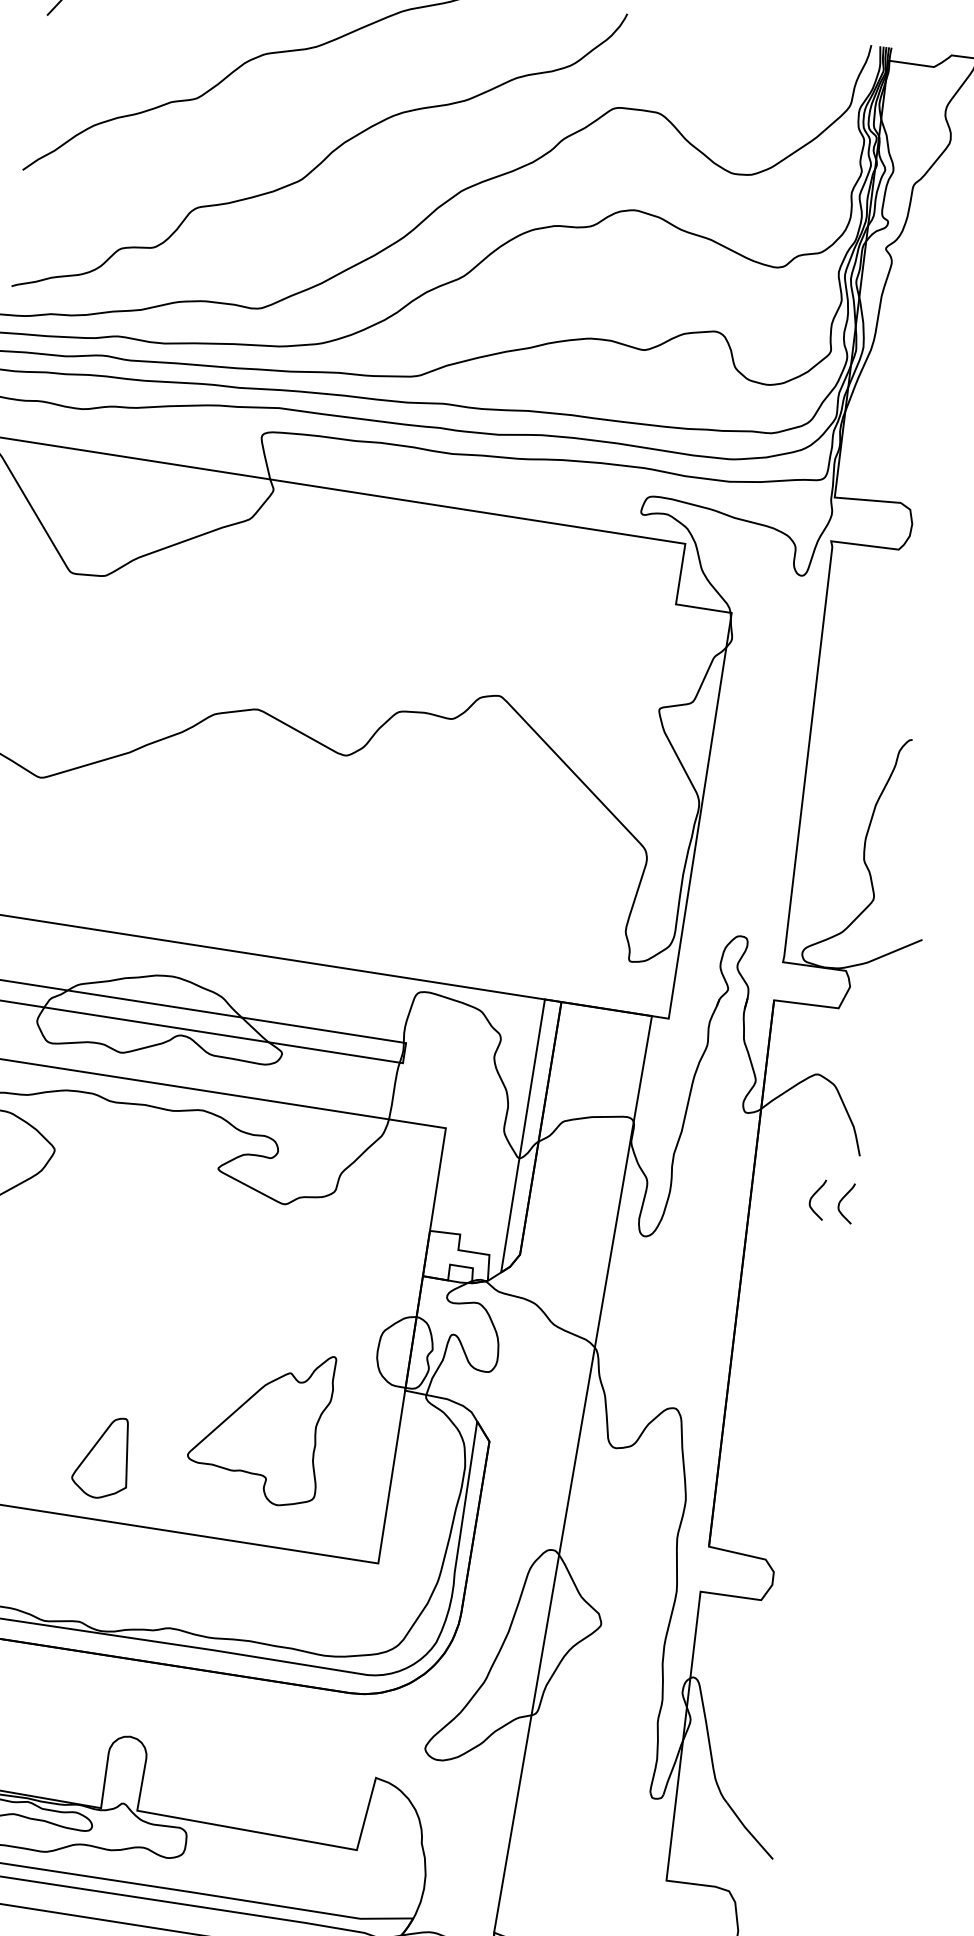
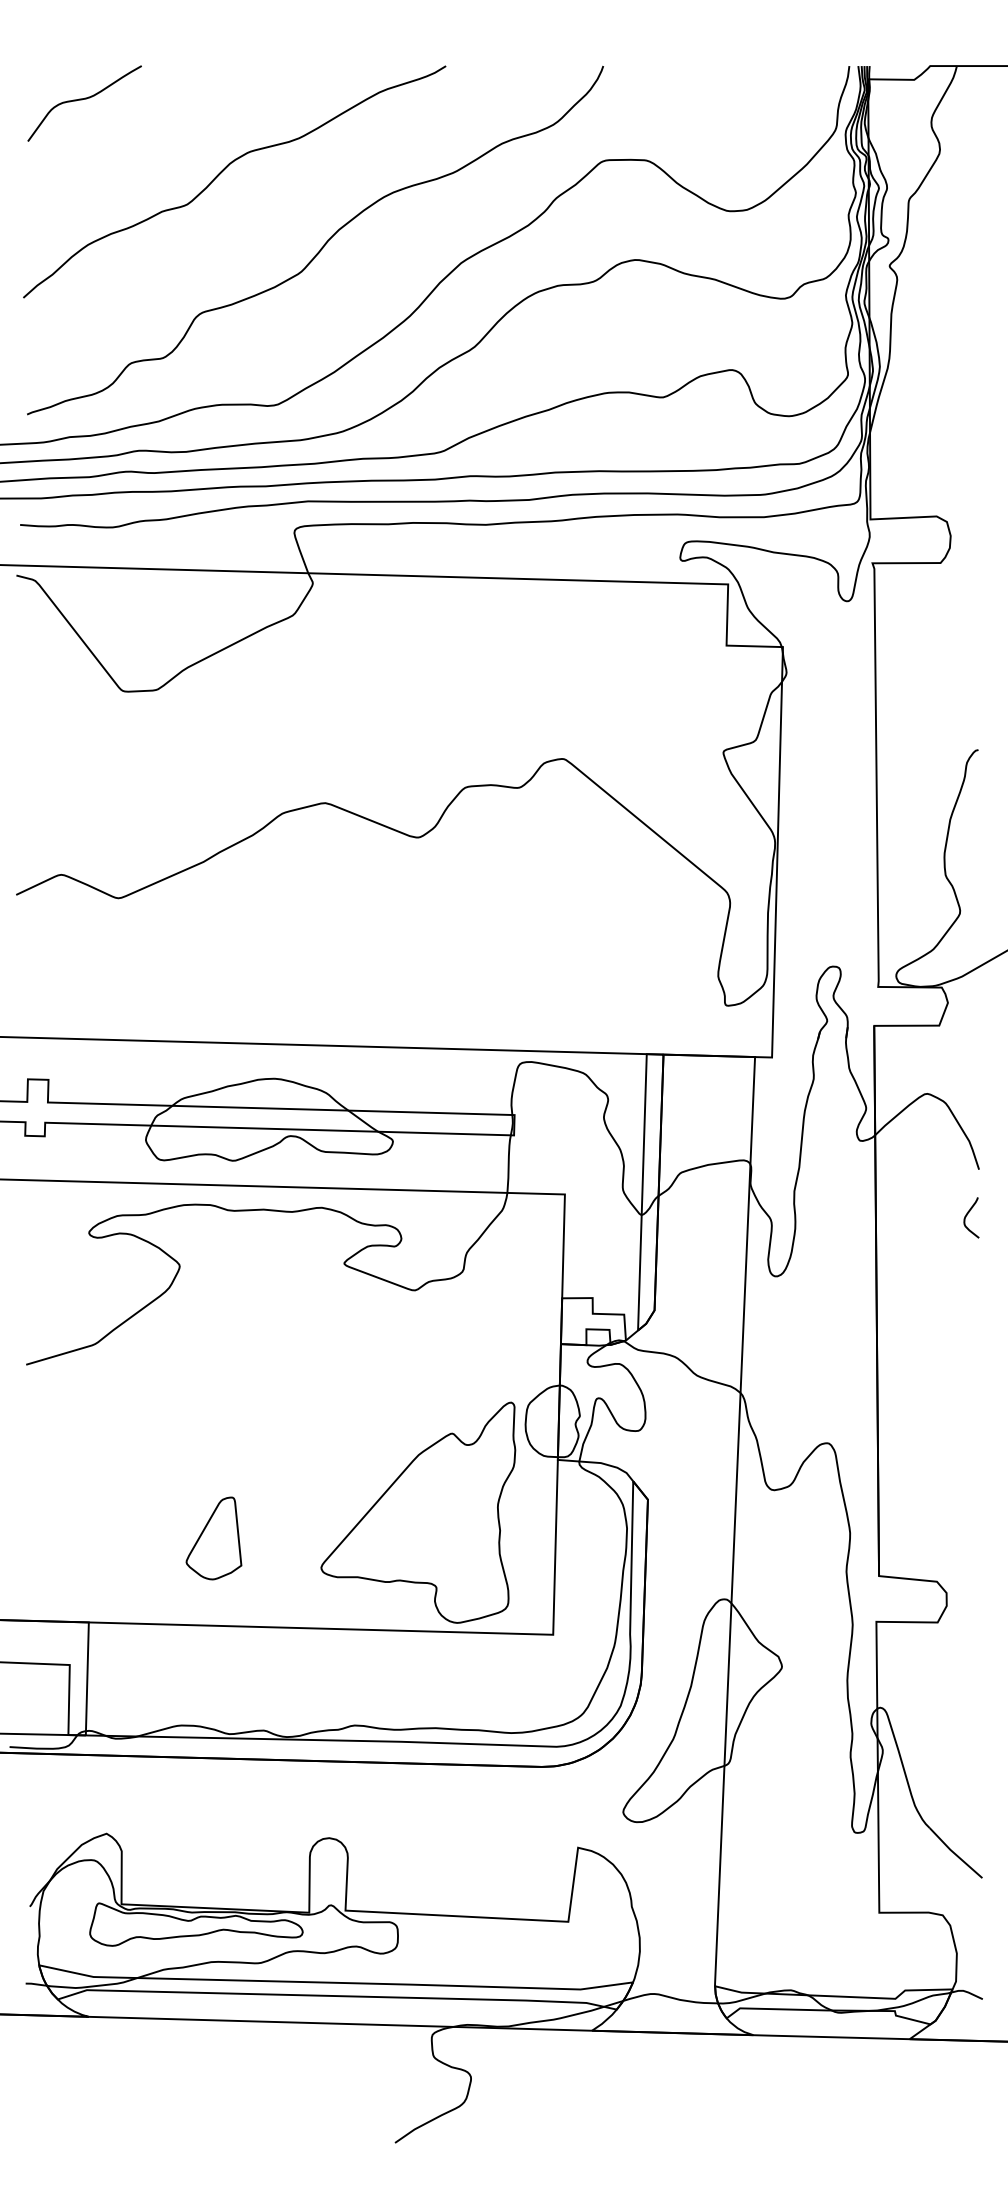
curve: (813, 1196) -> (938, 1215), removed
part: (260, 1425) -> (418, 1512), size x1.43
part: (101, 1457) -> (213, 1538), moved

